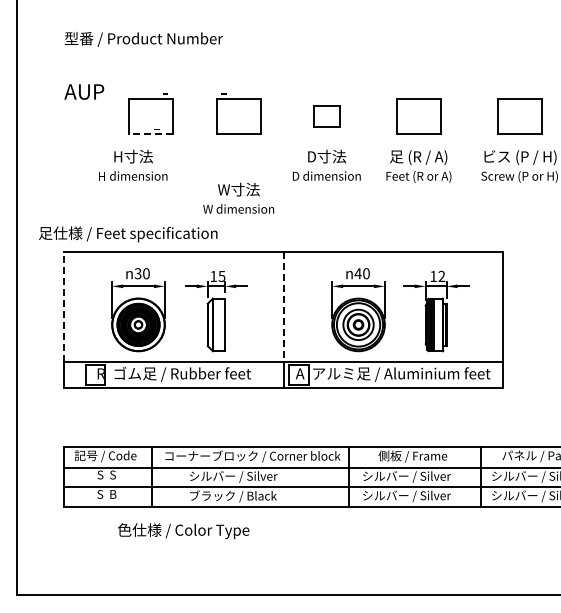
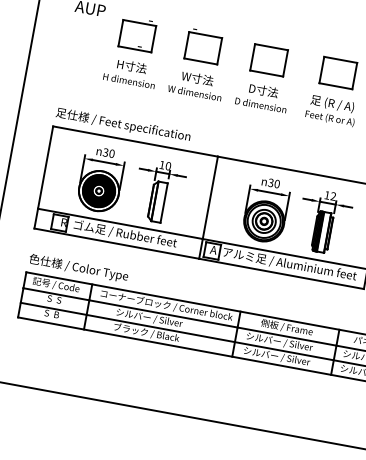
part: (326, 116) -> (268, 60), size x1.67
line: (151, 133) -> (135, 49), dashed -> solid
text: (133, 164) -> (130, 72), moved
text: (238, 197) -> (196, 84), moved
text: (128, 234) -> (123, 125), moved
text: (357, 273) -> (270, 182), 40 -> 30
text: (221, 275) -> (168, 165), 15 -> 10
line: (64, 307) -> (45, 167), dashed -> solid
line: (283, 307) -> (210, 198), dashed -> solid
text: (183, 531) -> (78, 268), moved

